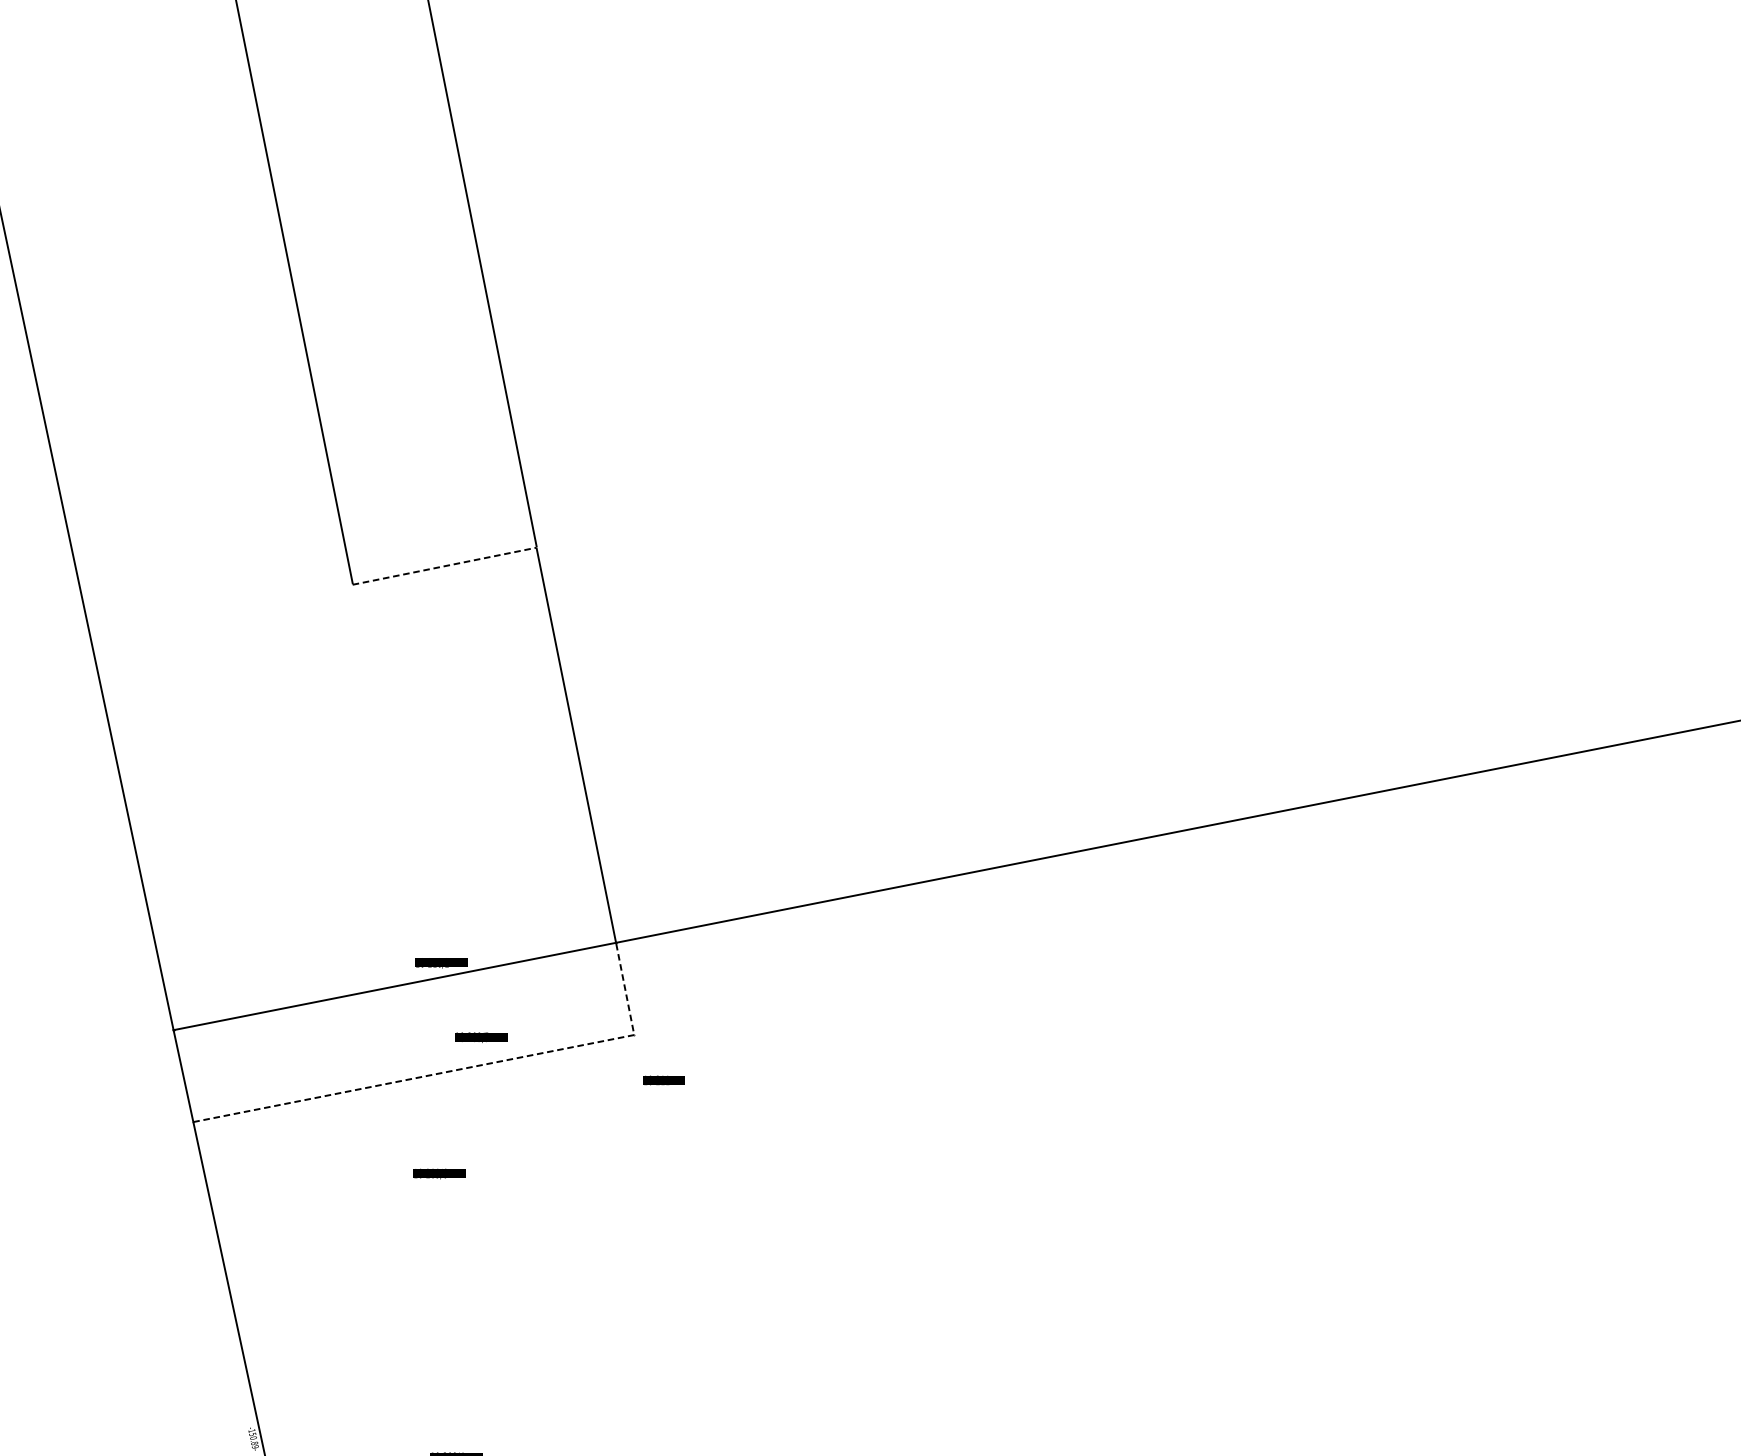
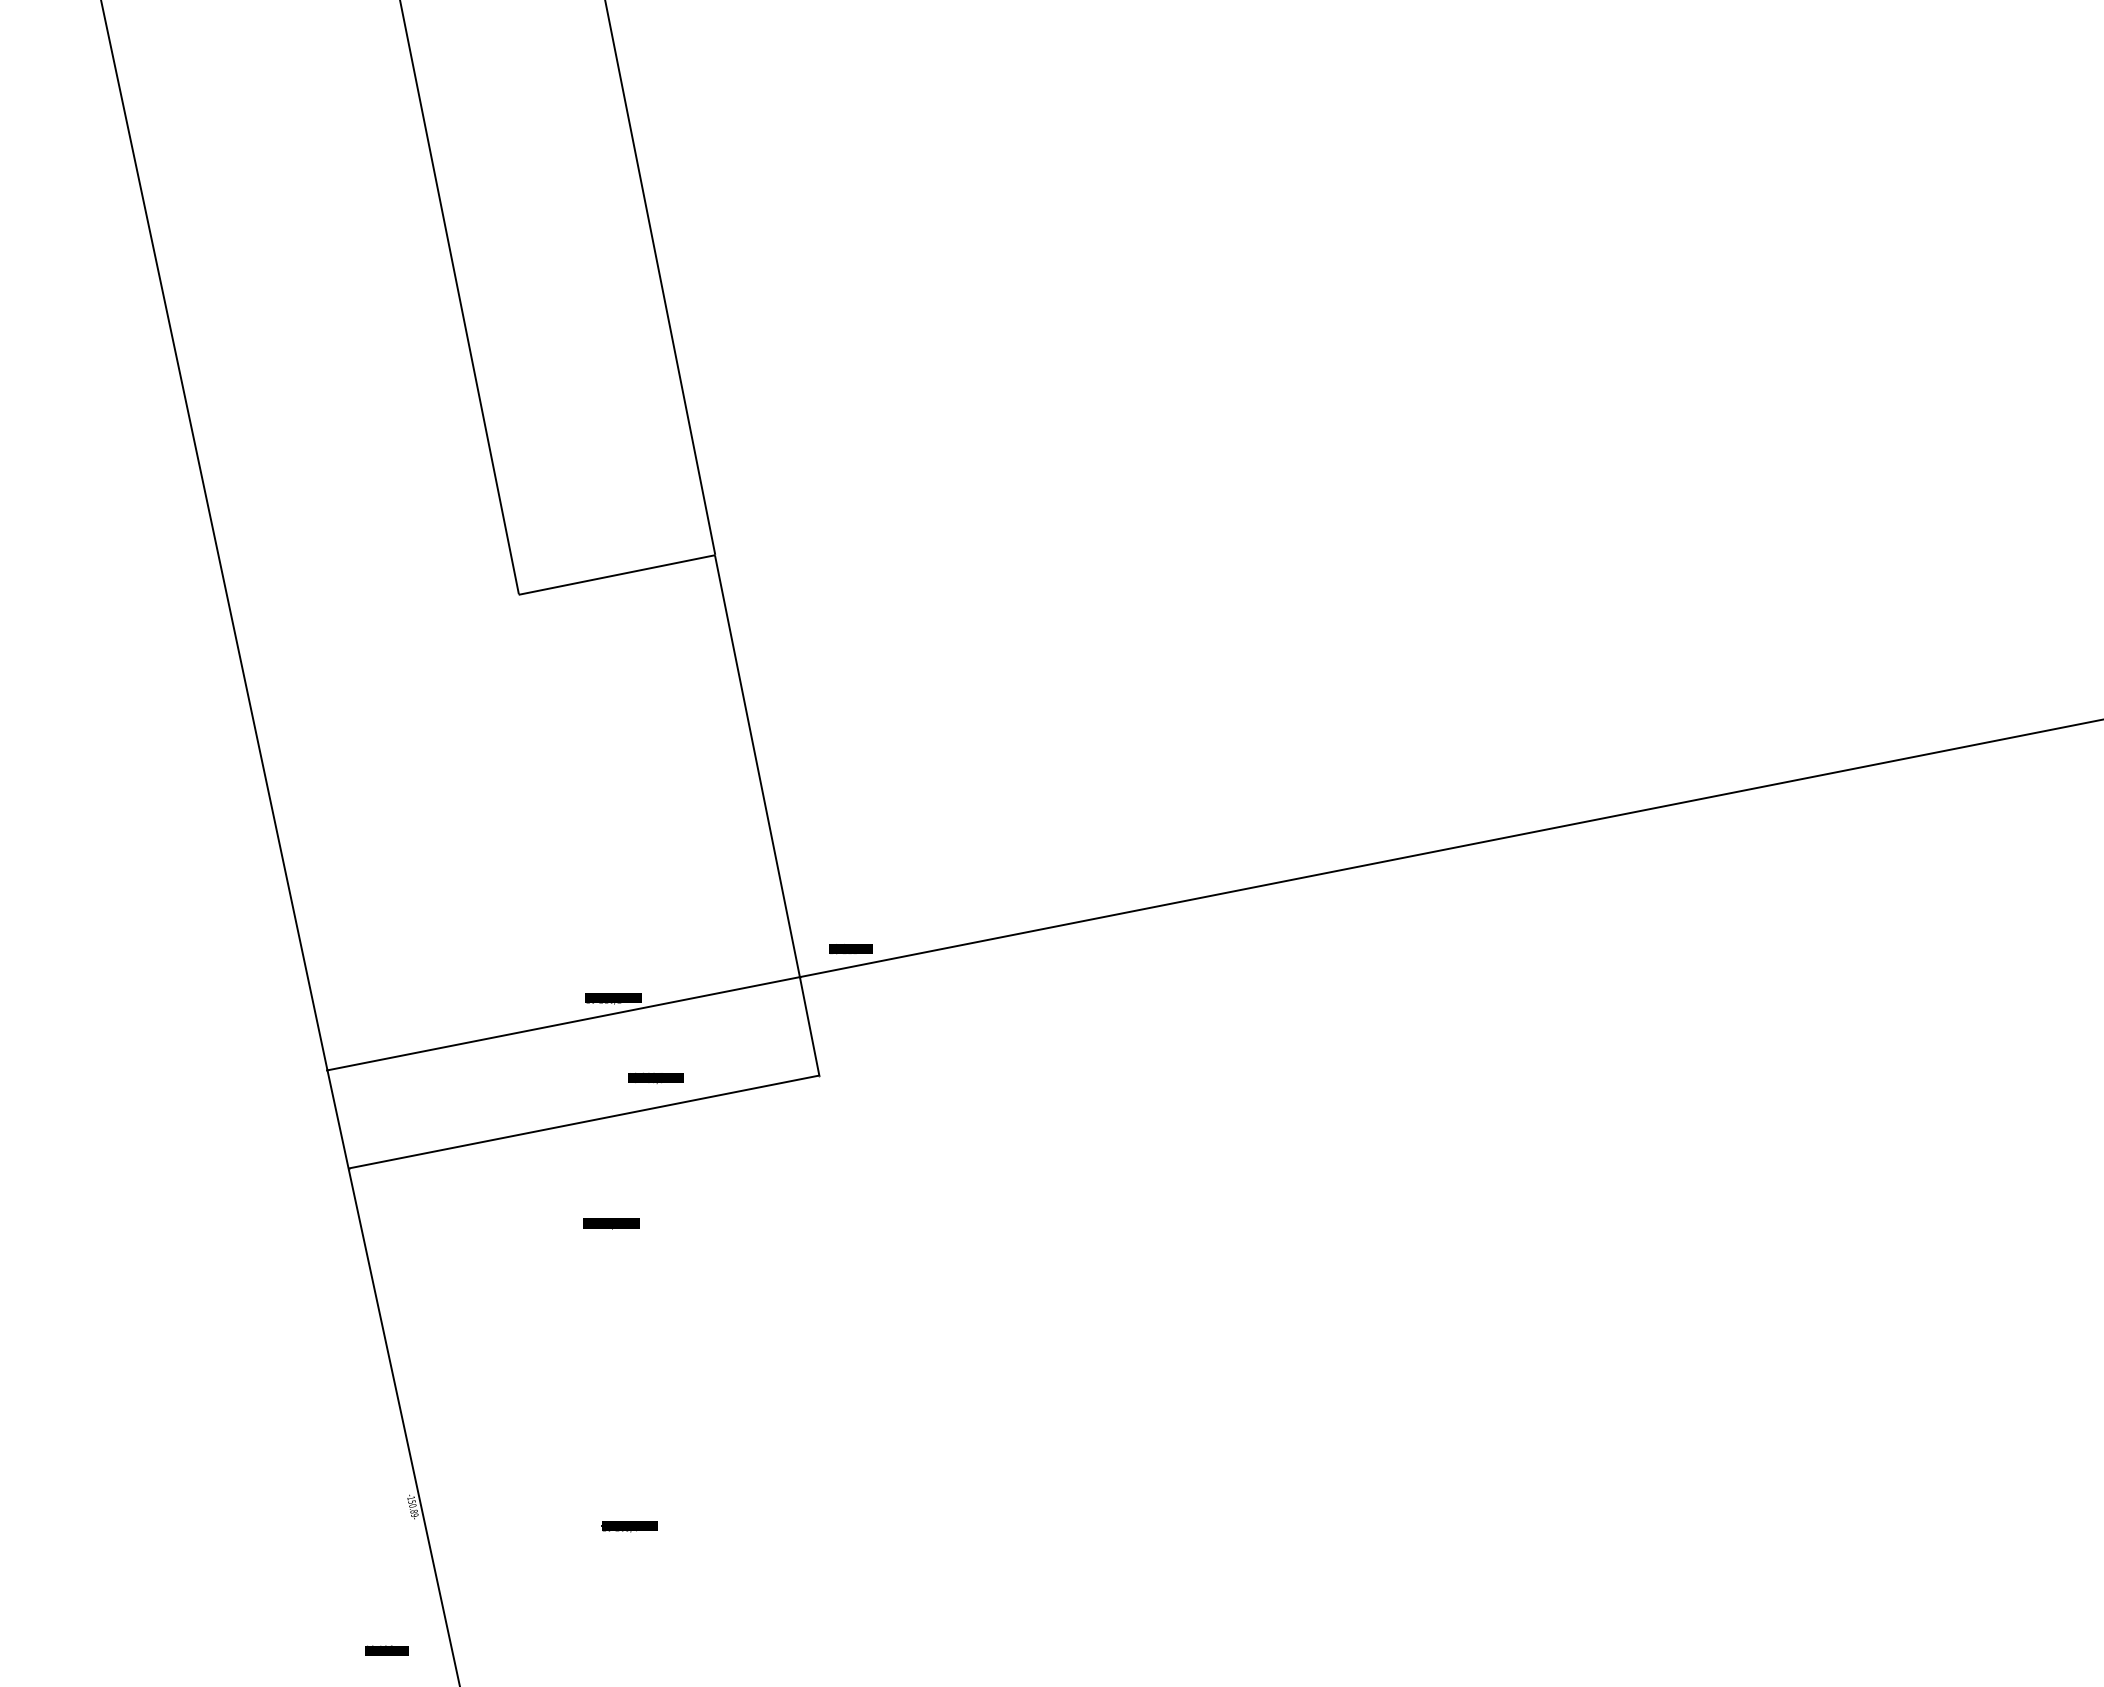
line: (445, 565) -> (617, 574), dashed -> solid
line: (460, 1069) -> (633, 1112), dashed -> solid
text: (663, 1080) -> (850, 949), moved

